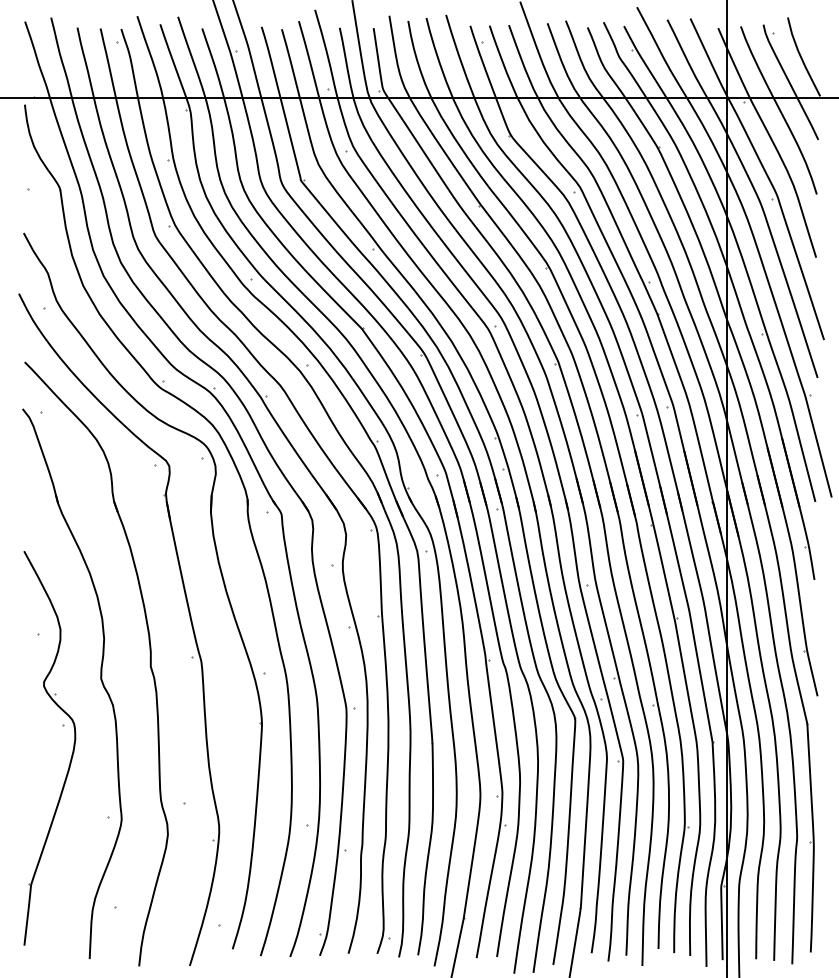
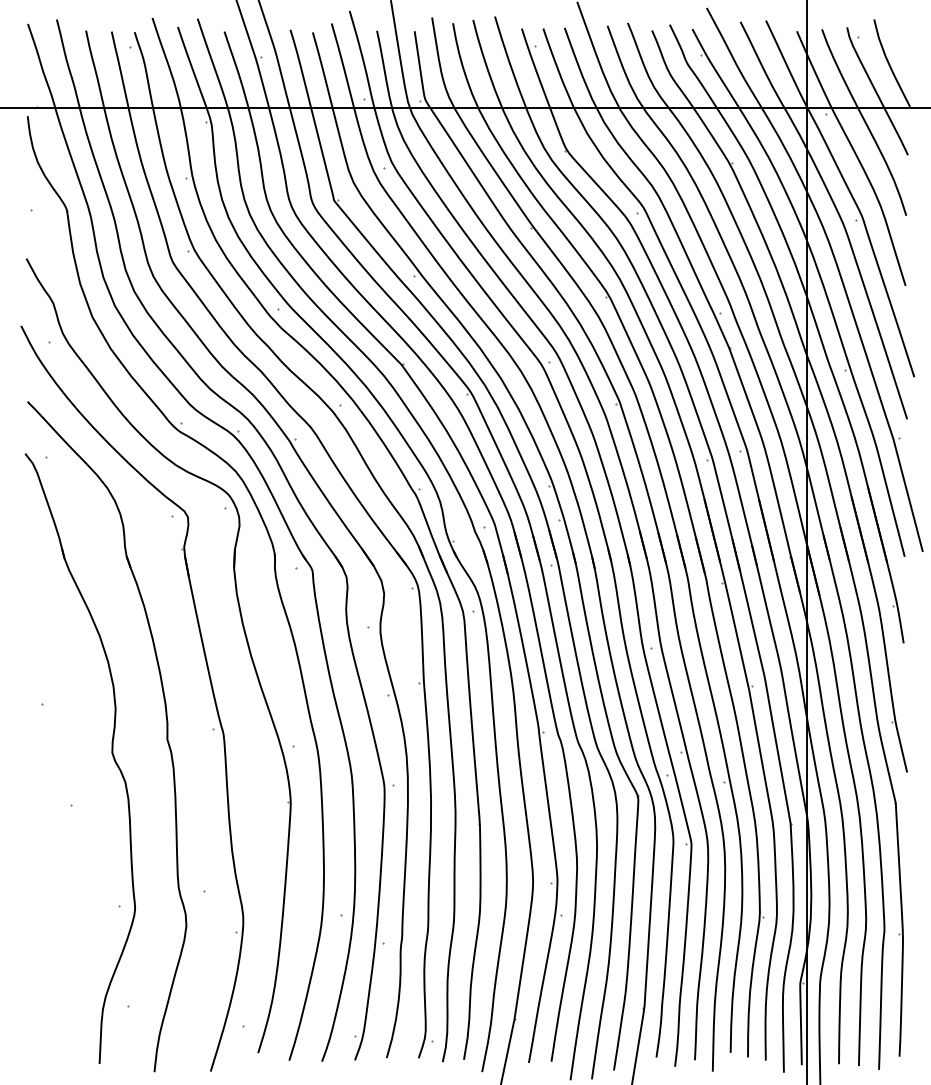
part: (71, 754) -> (79, 837), removed

